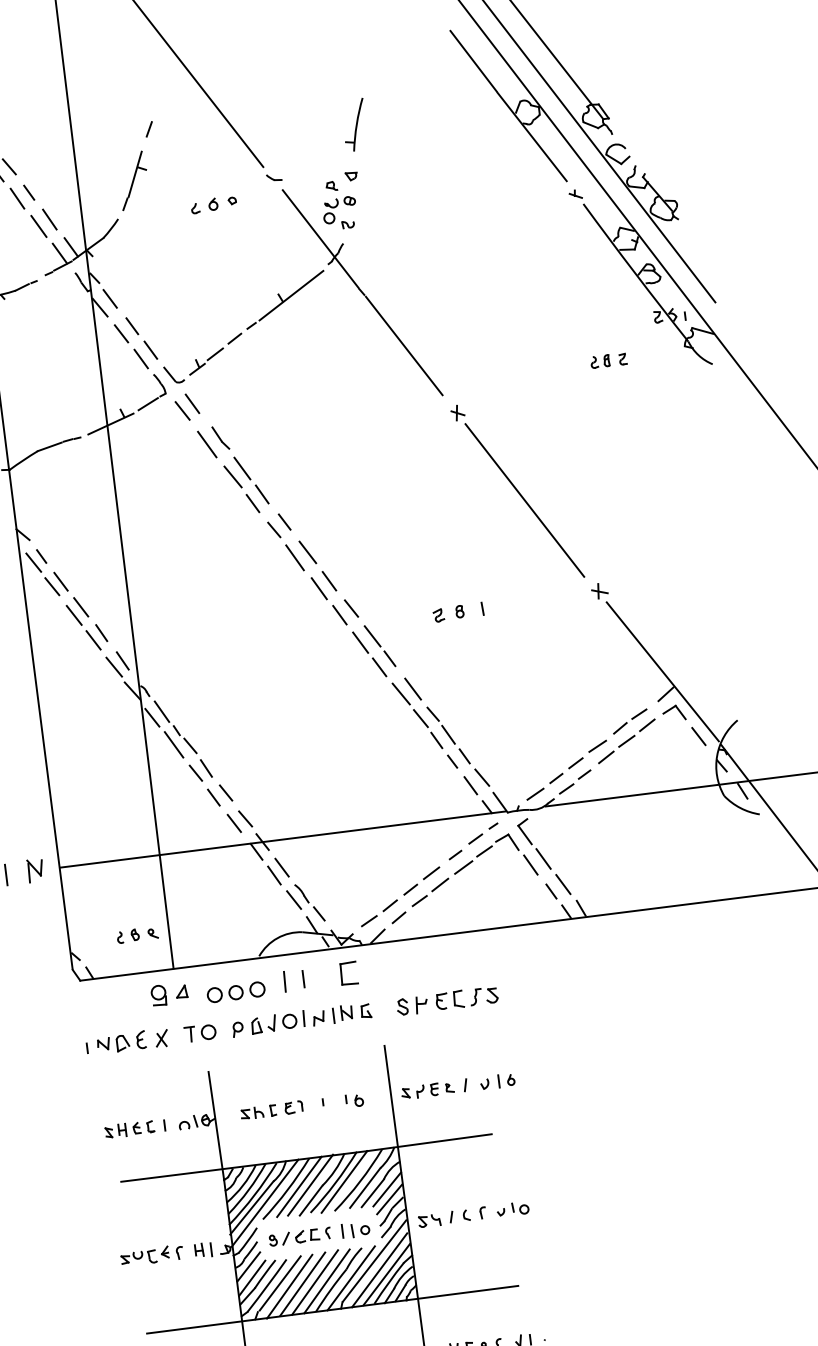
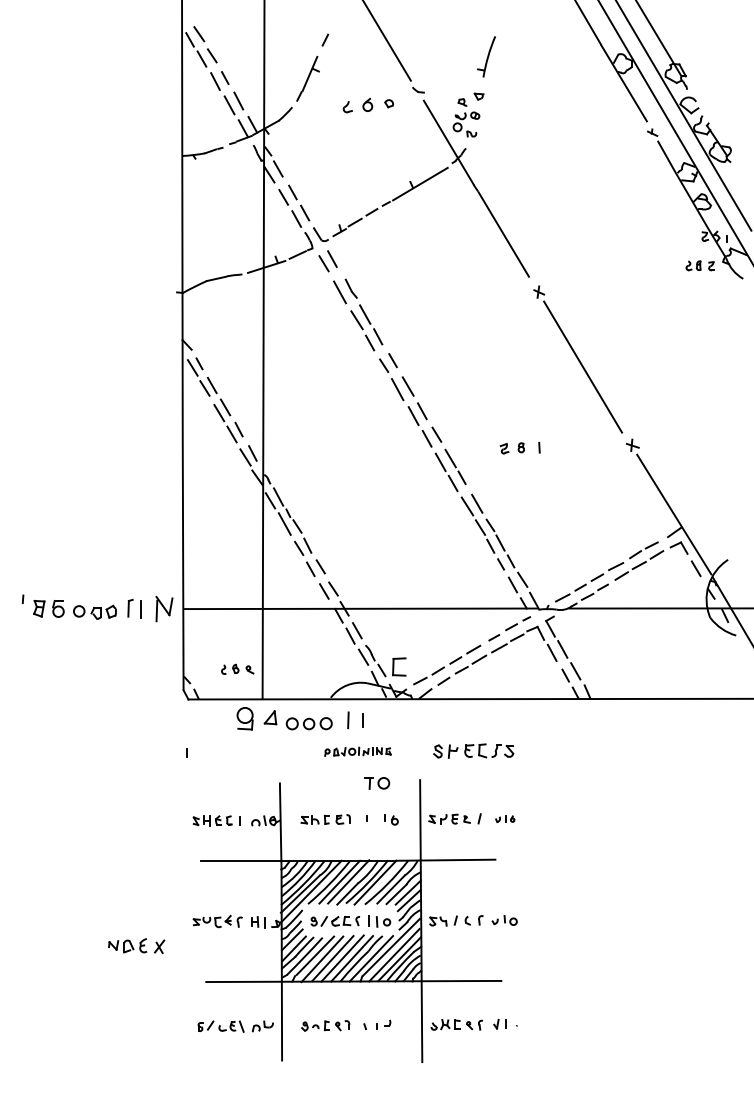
part: (213, 204) -> (368, 105), size x1.4
part: (607, 360) -> (699, 265), moved
part: (34, 870) -> (163, 608), size x1.4
part: (349, 972) -> (399, 666), moved
part: (168, 993) -> (256, 718), size x1.4
part: (301, 1019) -> (357, 751), size x0.6
part: (200, 1033) -> (377, 783), moved
part: (132, 1041) -> (136, 946), moved
part: (498, 1080) -> (505, 818), size x0.7

